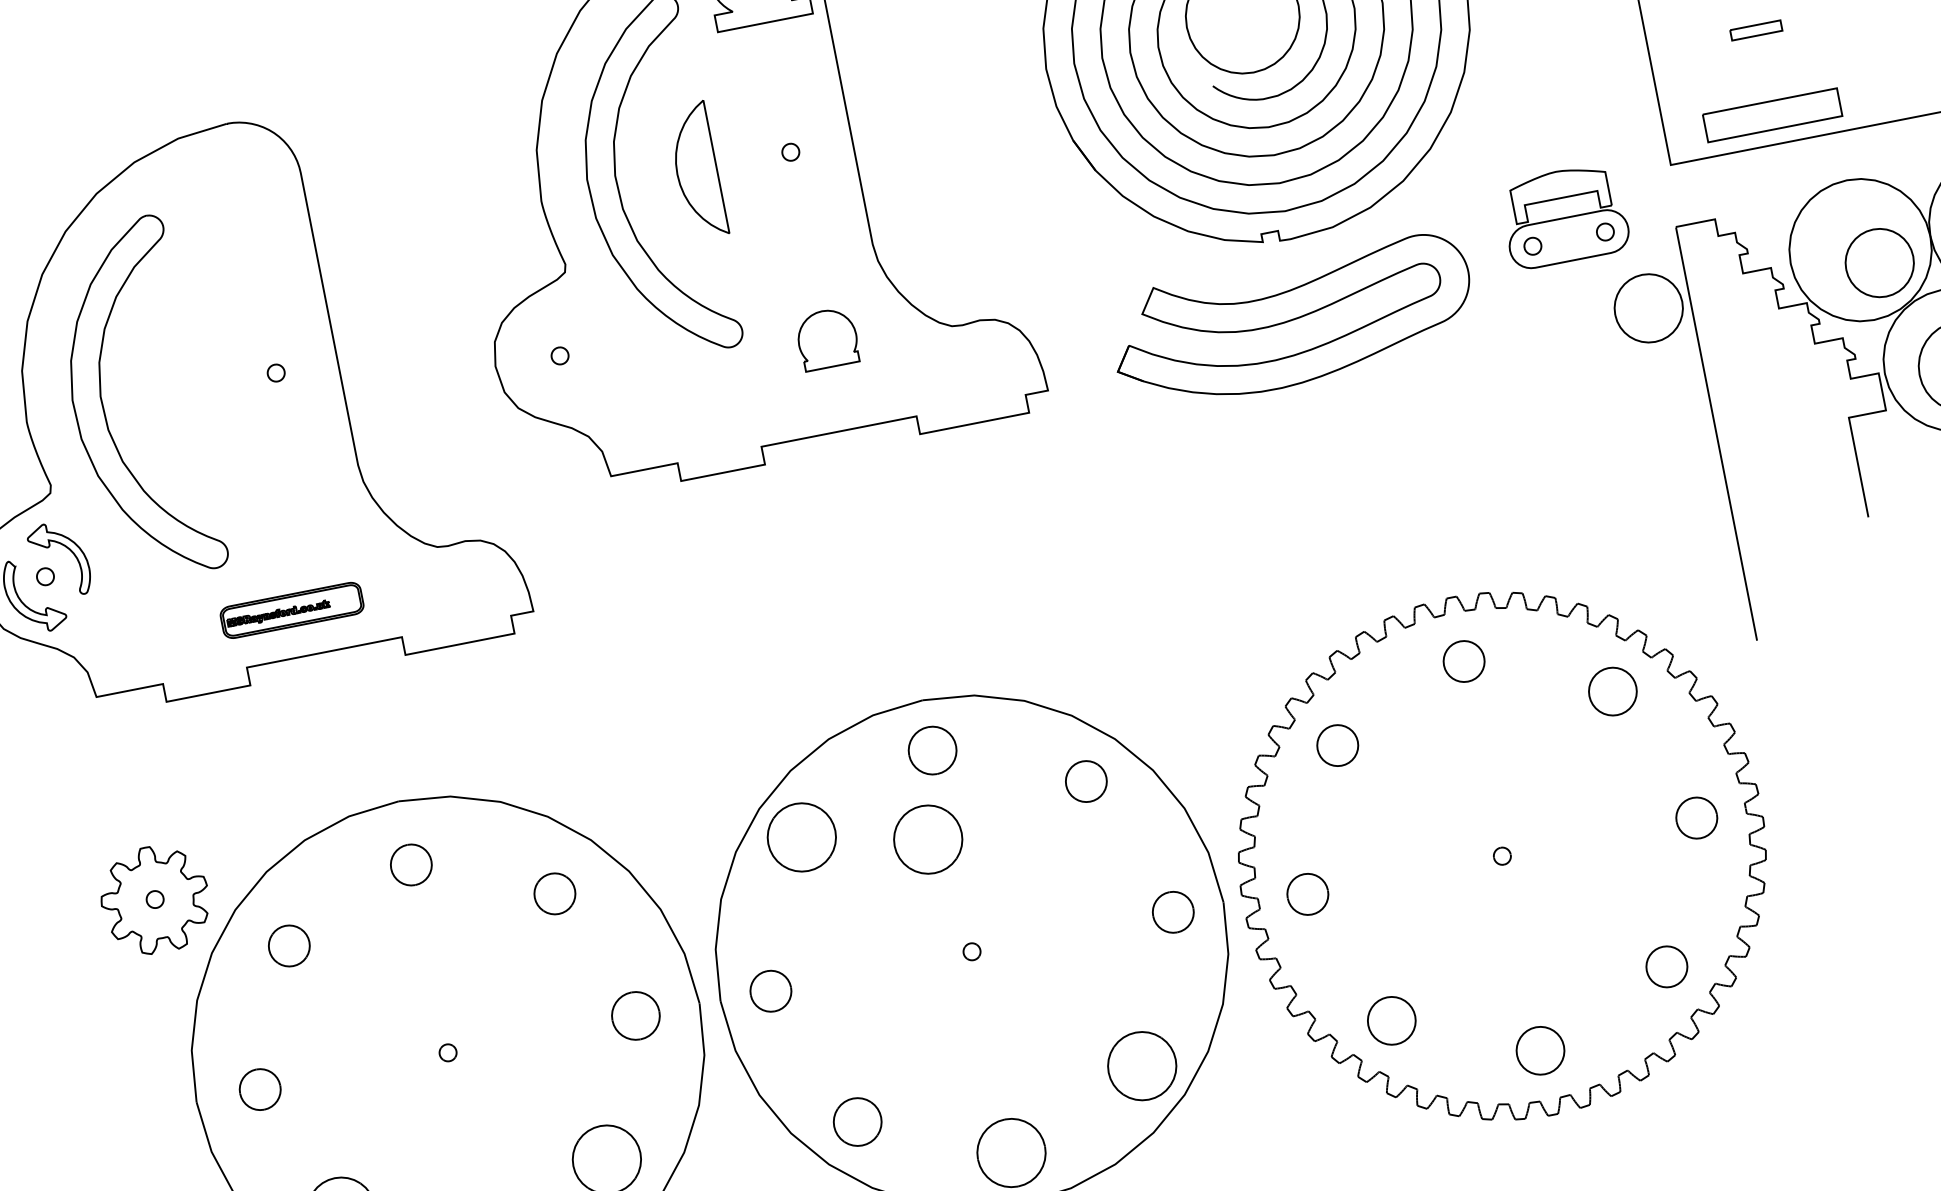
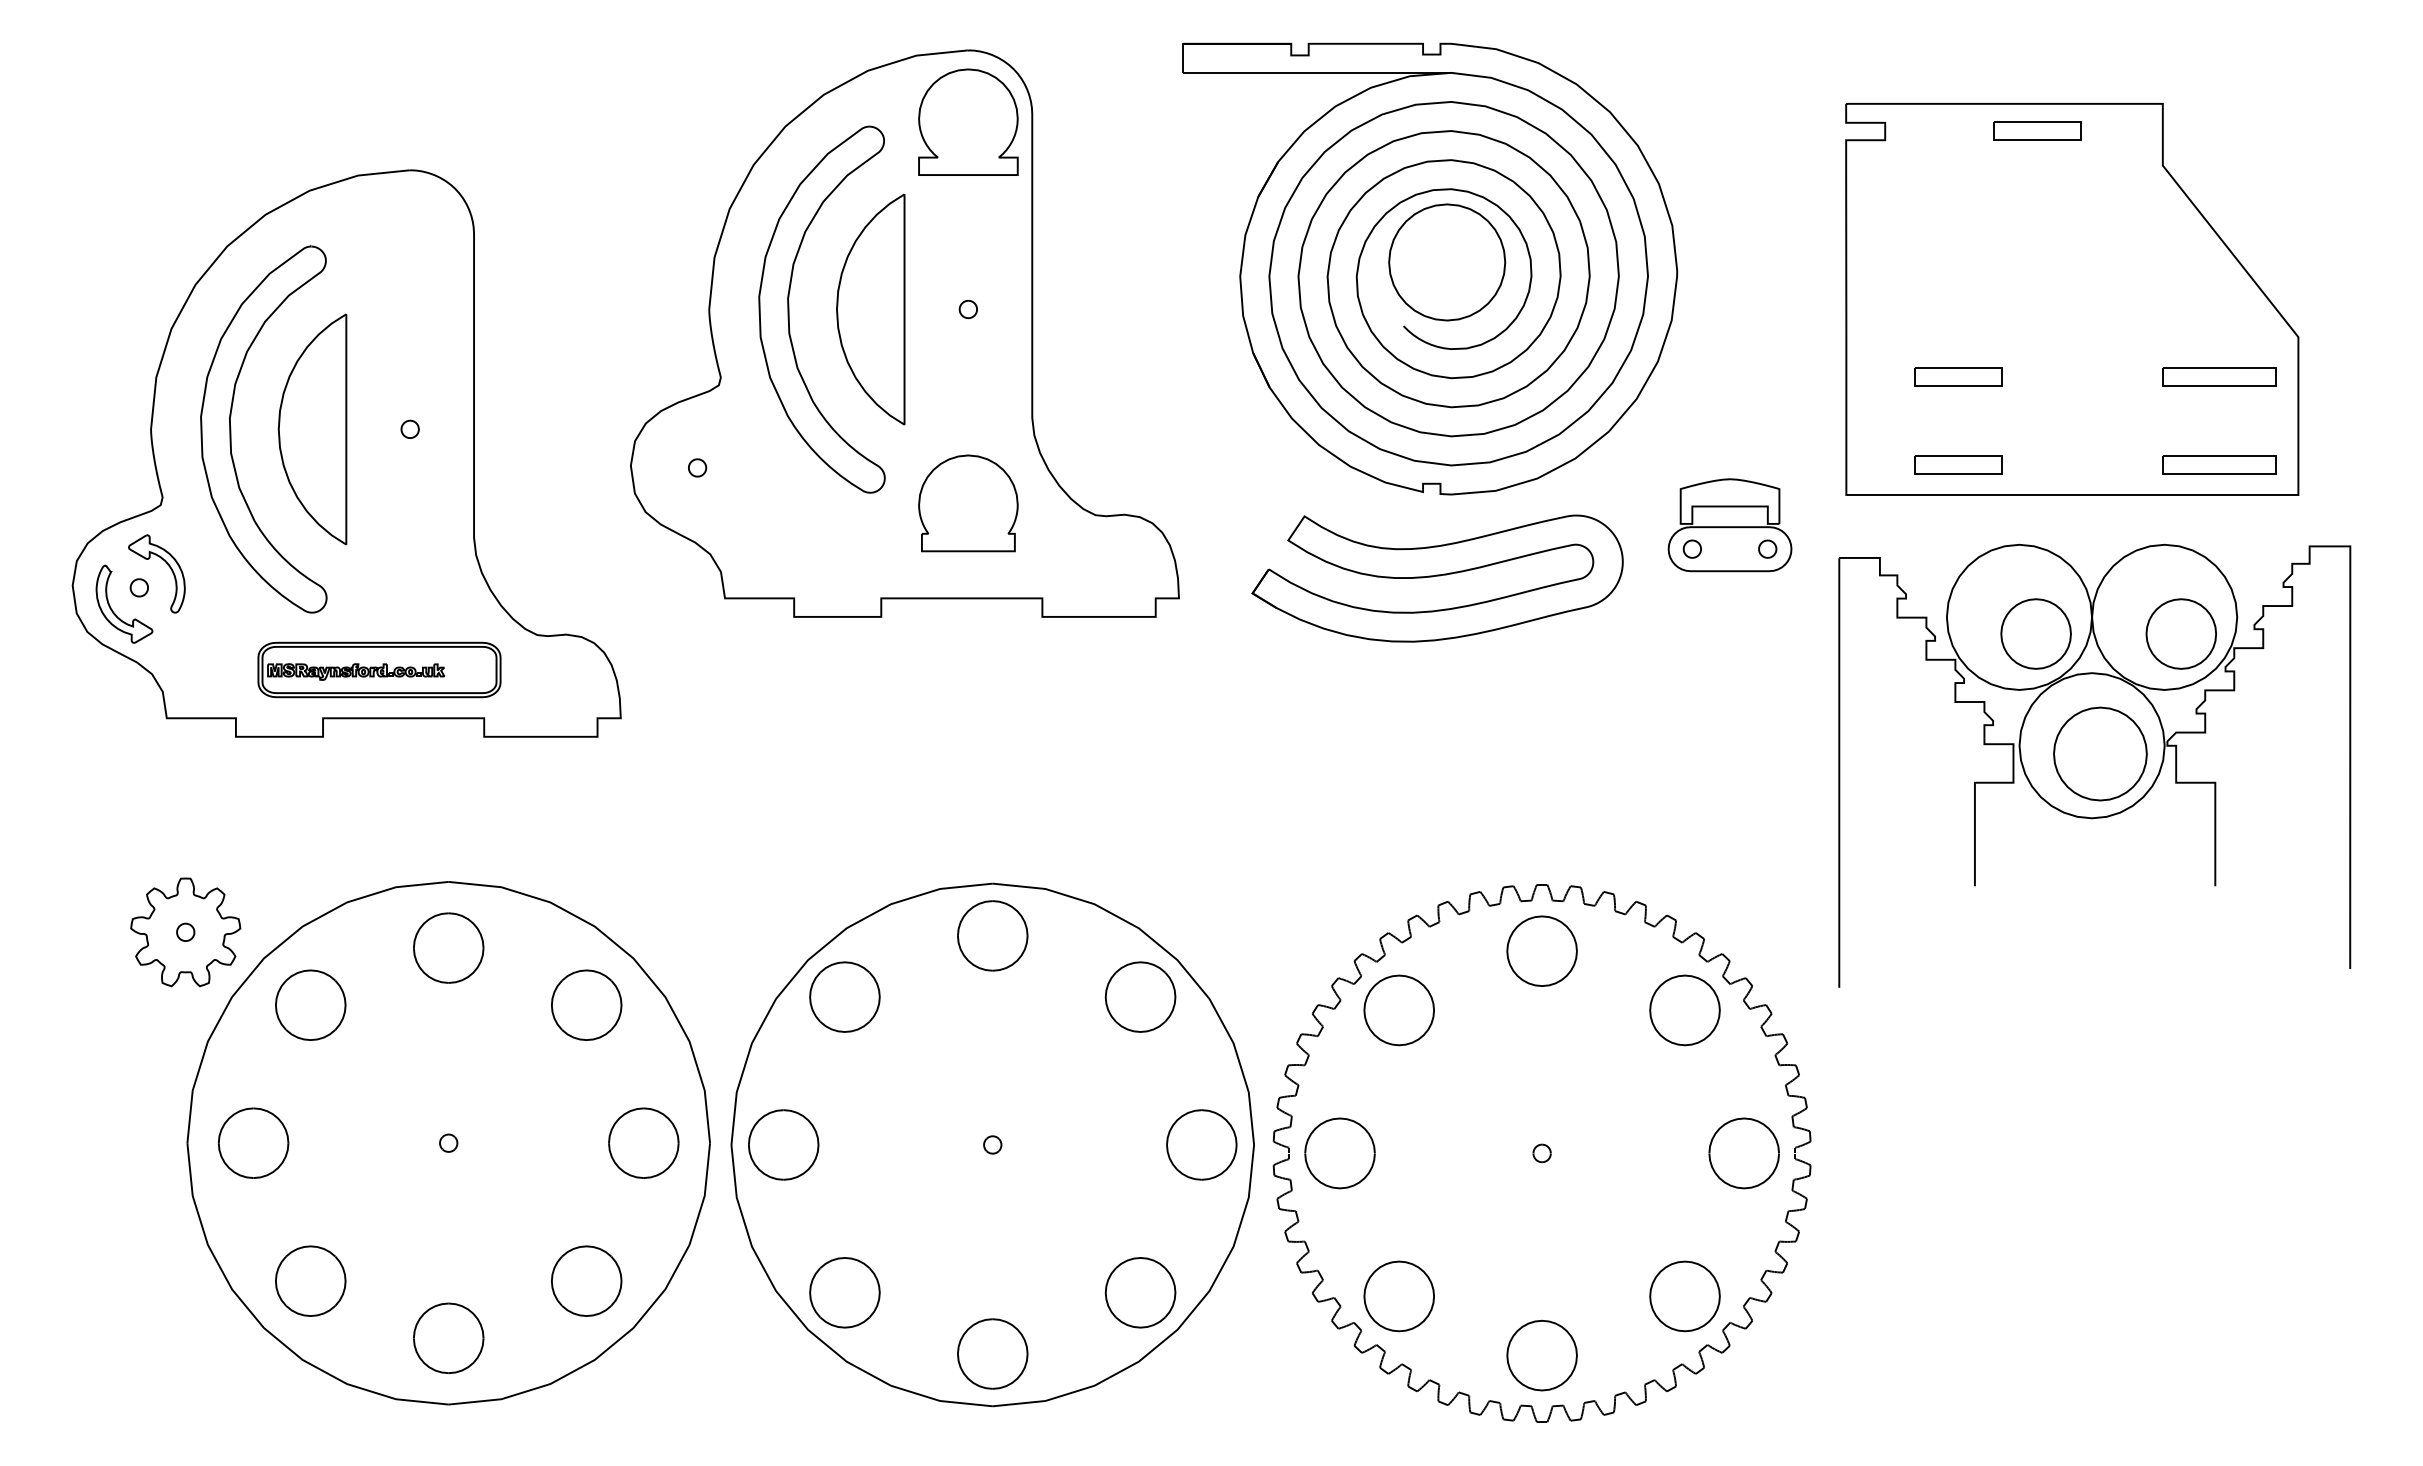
part: (1756, 29) -> (1958, 376), size x1.67
part: (1773, 114) -> (1958, 464), size x0.62
part: (696, 170) -> (870, 309), size x1.67
part: (1648, 307) -> (1795, 633), removed
part: (827, 338) -> (968, 503), size x1.67
part: (182, 391) -> (312, 429), added
part: (292, 609) -> (379, 669), size x1.67
part: (1463, 661) -> (1541, 950), size x1.67
part: (1612, 691) -> (1684, 1010), size x1.43
part: (1337, 745) -> (1398, 1010), size x1.67
part: (932, 750) -> (992, 935), size x1.43
part: (1086, 781) -> (1140, 996), size x1.67
part: (1696, 818) -> (1743, 1153), size x1.67
part: (927, 839) -> (970, 1023), removed
part: (410, 864) -> (448, 947), size x1.67
part: (554, 893) -> (586, 1004), size x1.67
part: (1307, 894) -> (1339, 1153), size x1.67
part: (1172, 911) -> (1201, 1144), size x1.67
part: (288, 945) -> (310, 1004), size x1.67
part: (1666, 967) -> (1684, 1296), size x1.67
part: (770, 990) -> (783, 1144), size x1.67
part: (635, 1015) -> (643, 1142), size x1.43
part: (1391, 1021) -> (1398, 1296), size x1.43
part: (1539, 1050) -> (1541, 1355), size x1.43
part: (260, 1089) -> (253, 1142), size x1.67
part: (857, 1121) -> (844, 1292), size x1.43

